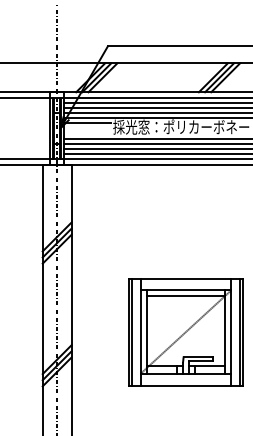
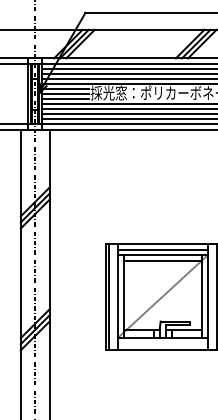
line: (87, 128) -> (65, 94), added
line: (87, 133) -> (65, 99), added
line: (185, 285) -> (162, 250), added

